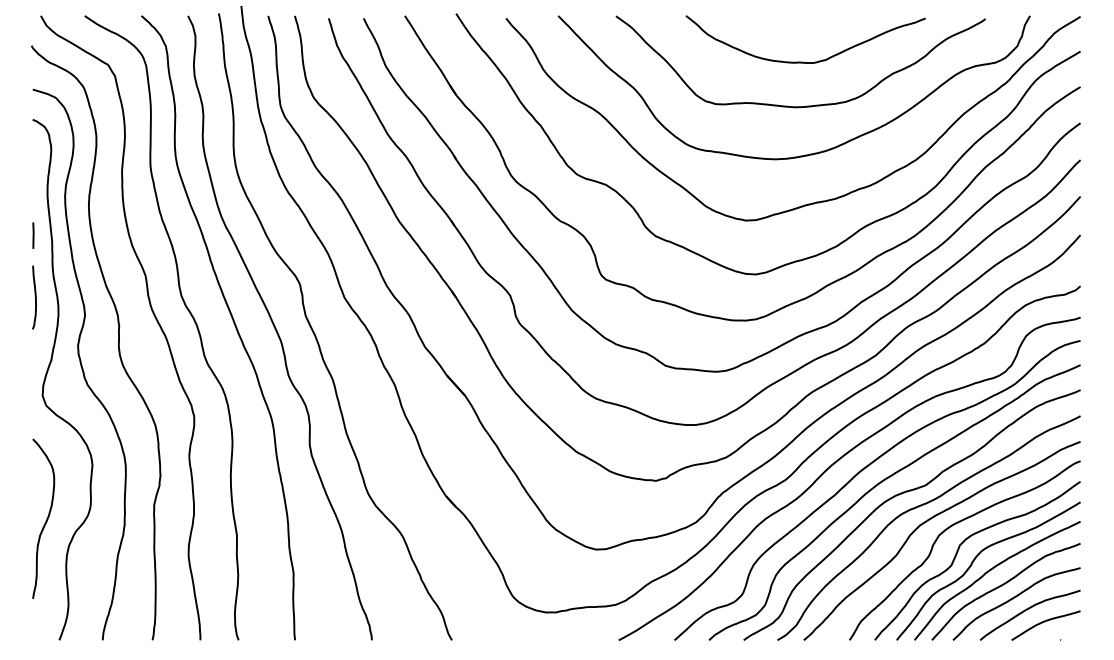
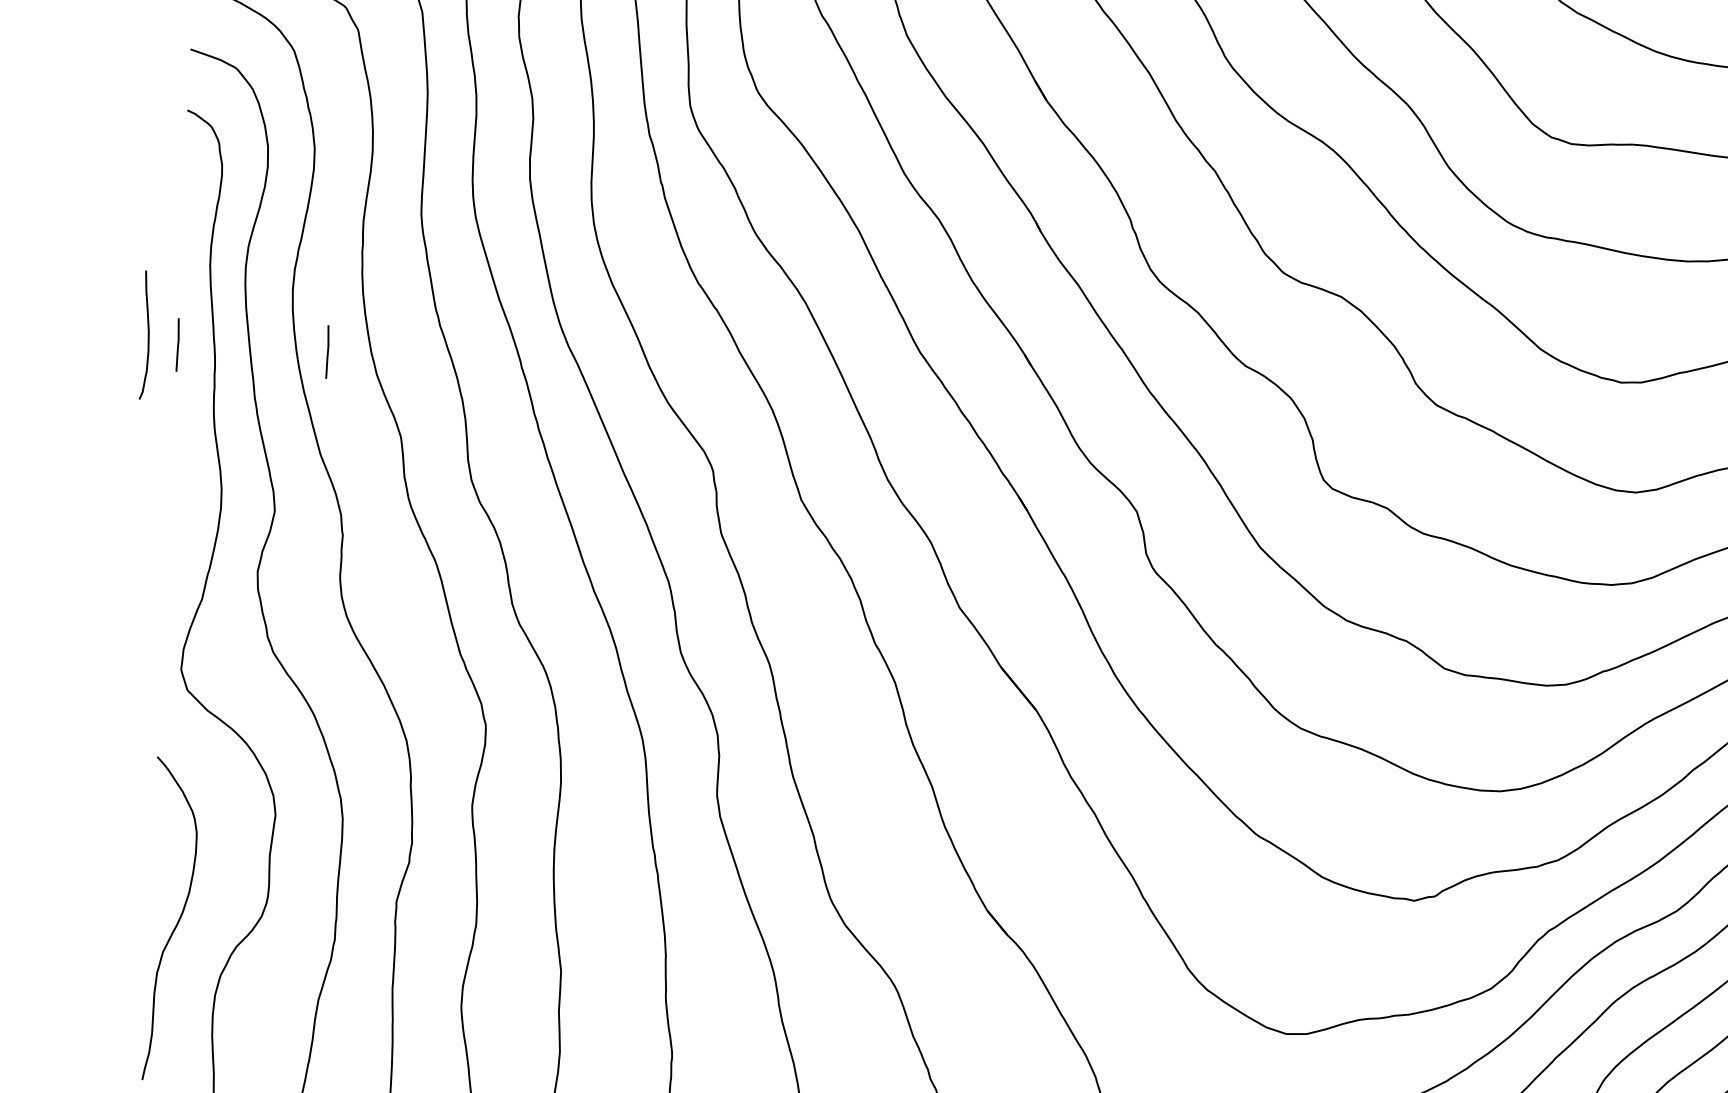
line: (107, 235) -> (327, 351), added
curve: (34, 296) -> (146, 333), moved

